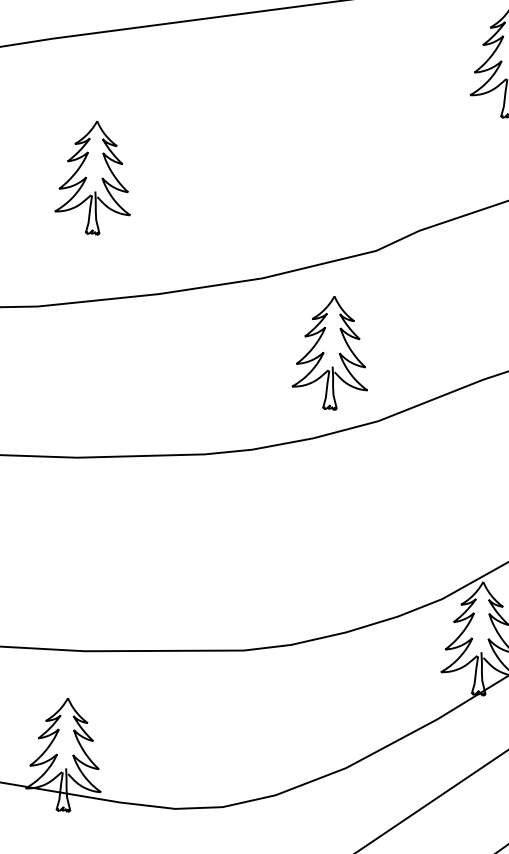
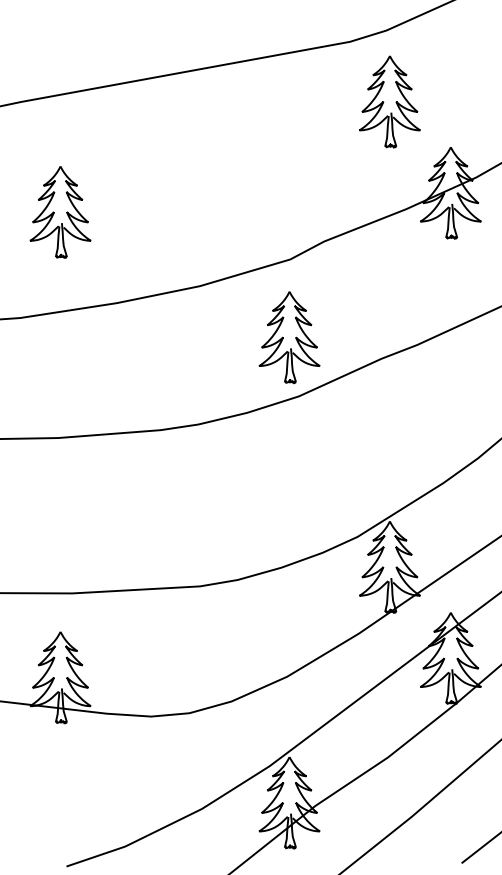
part: (331, 353) -> (289, 337), moved

